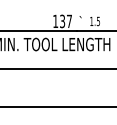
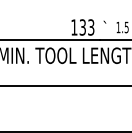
text: (68, 21) -> (90, 27), 137 -> 133

